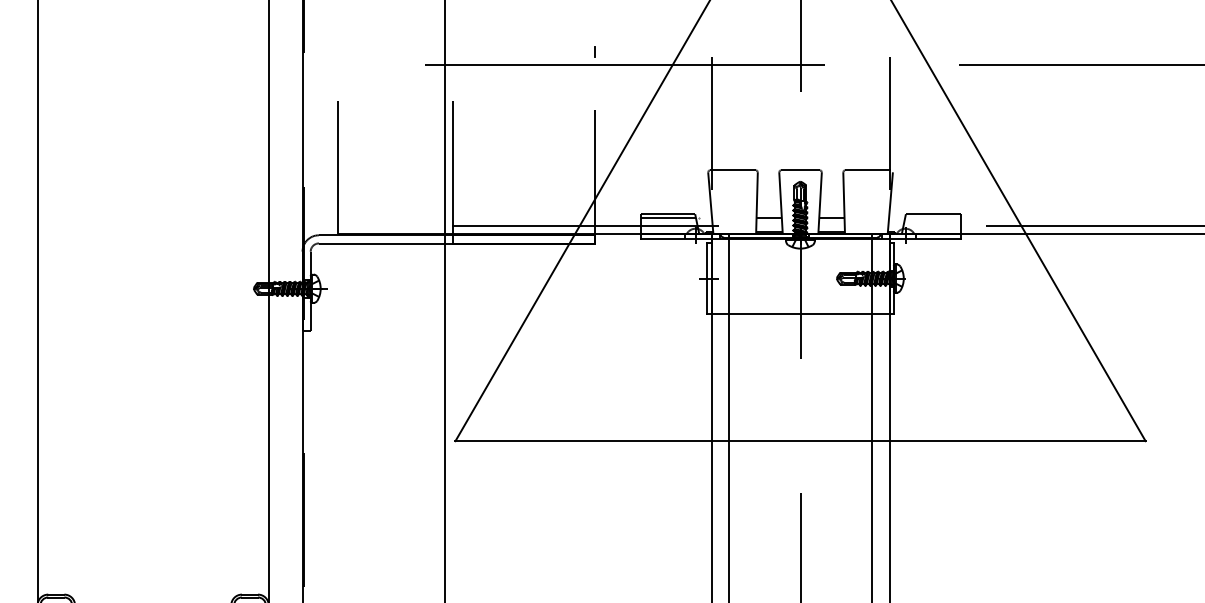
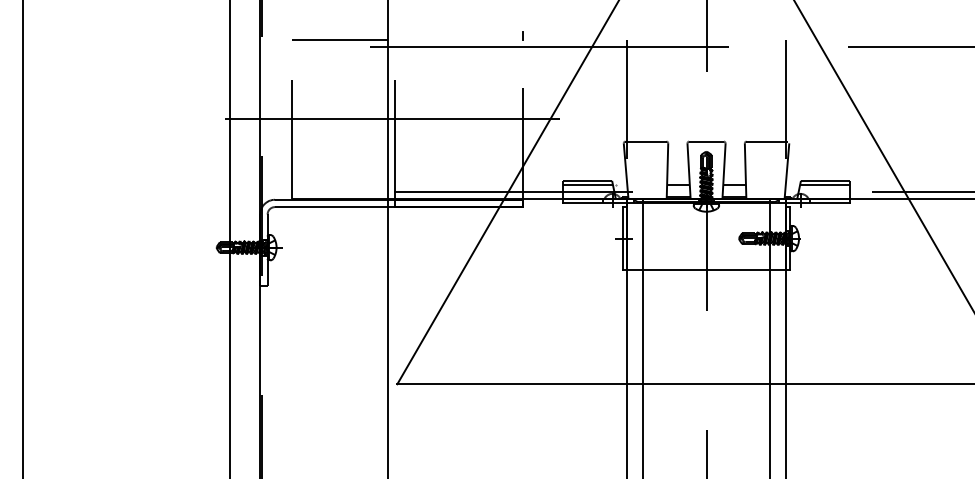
line: (391, 56) -> (340, 39), added
line: (450, 145) -> (392, 119), added
line: (932, 218) -> (824, 184), added

